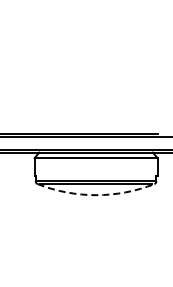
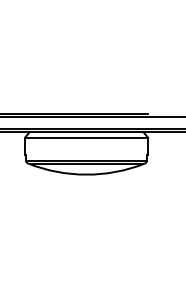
arc: (96, 195) -> (86, 174), dashed -> solid

